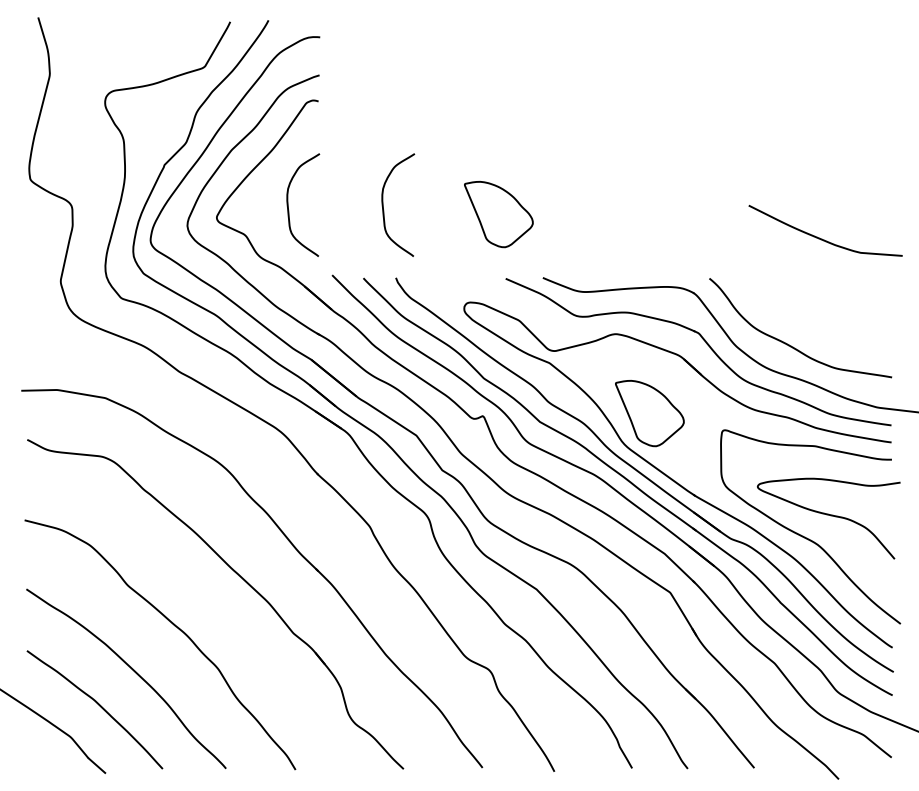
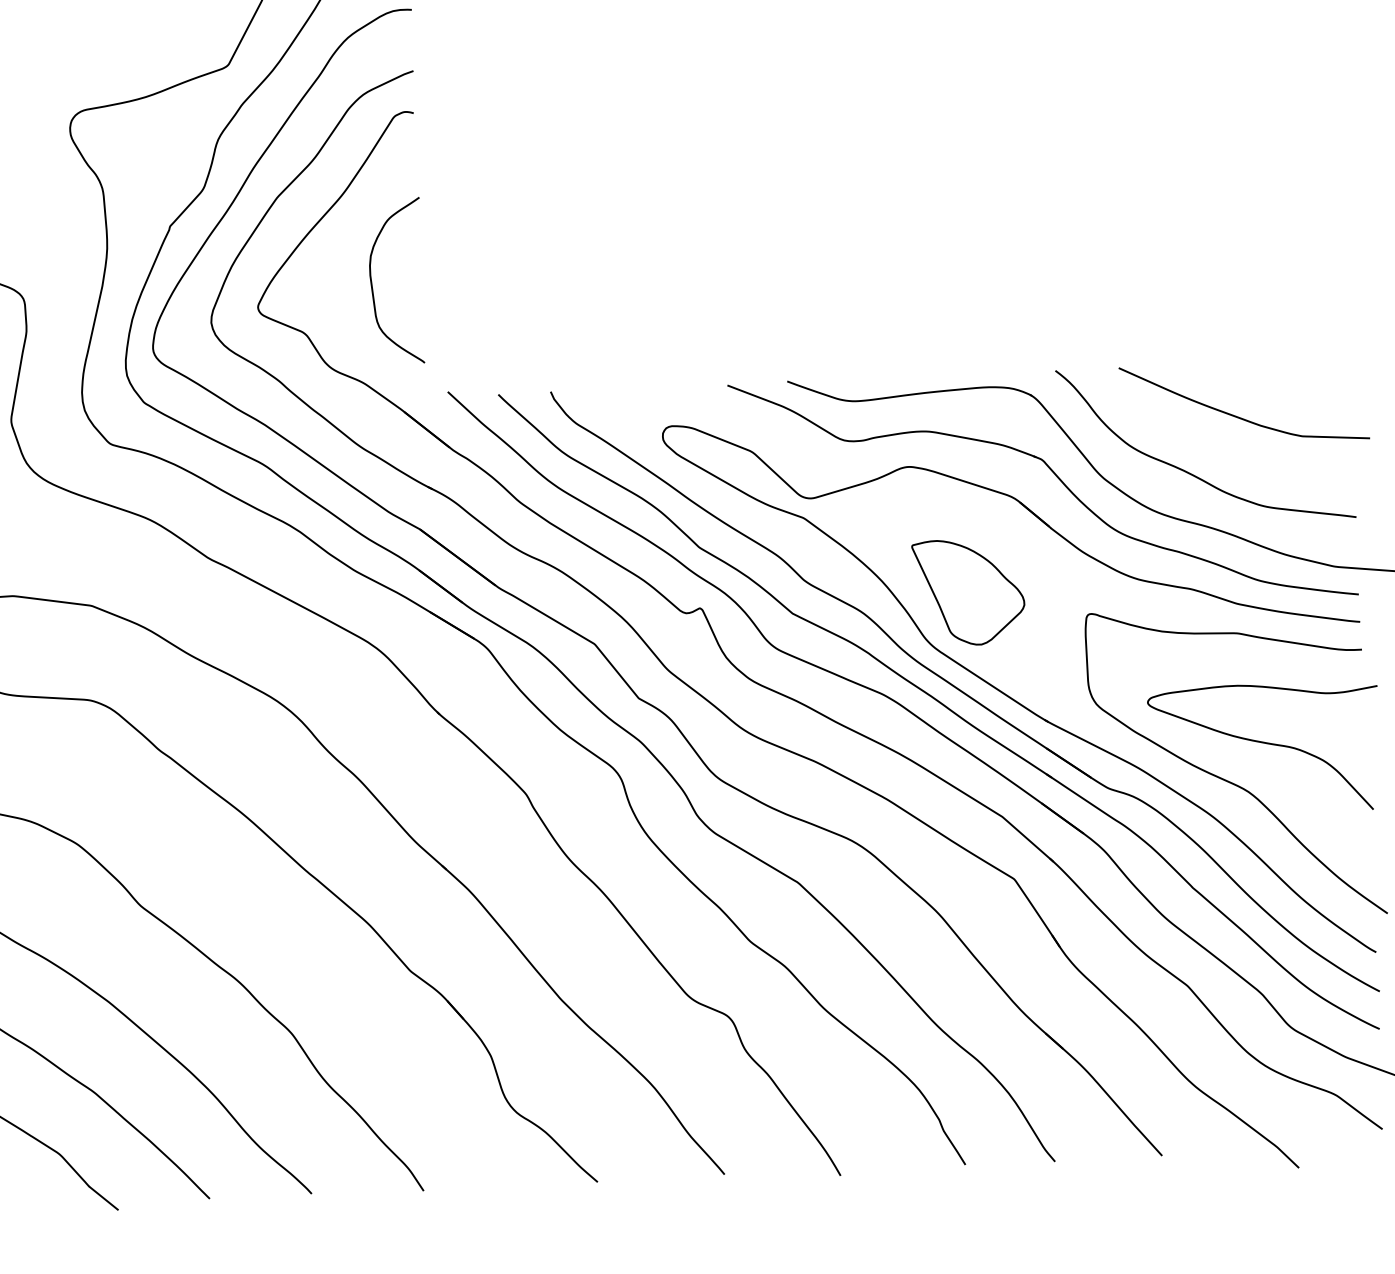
curve: (383, 204) -> (525, 274), removed
part: (498, 214) -> (711, 282), removed
curve: (822, 238) -> (1239, 415), moved

